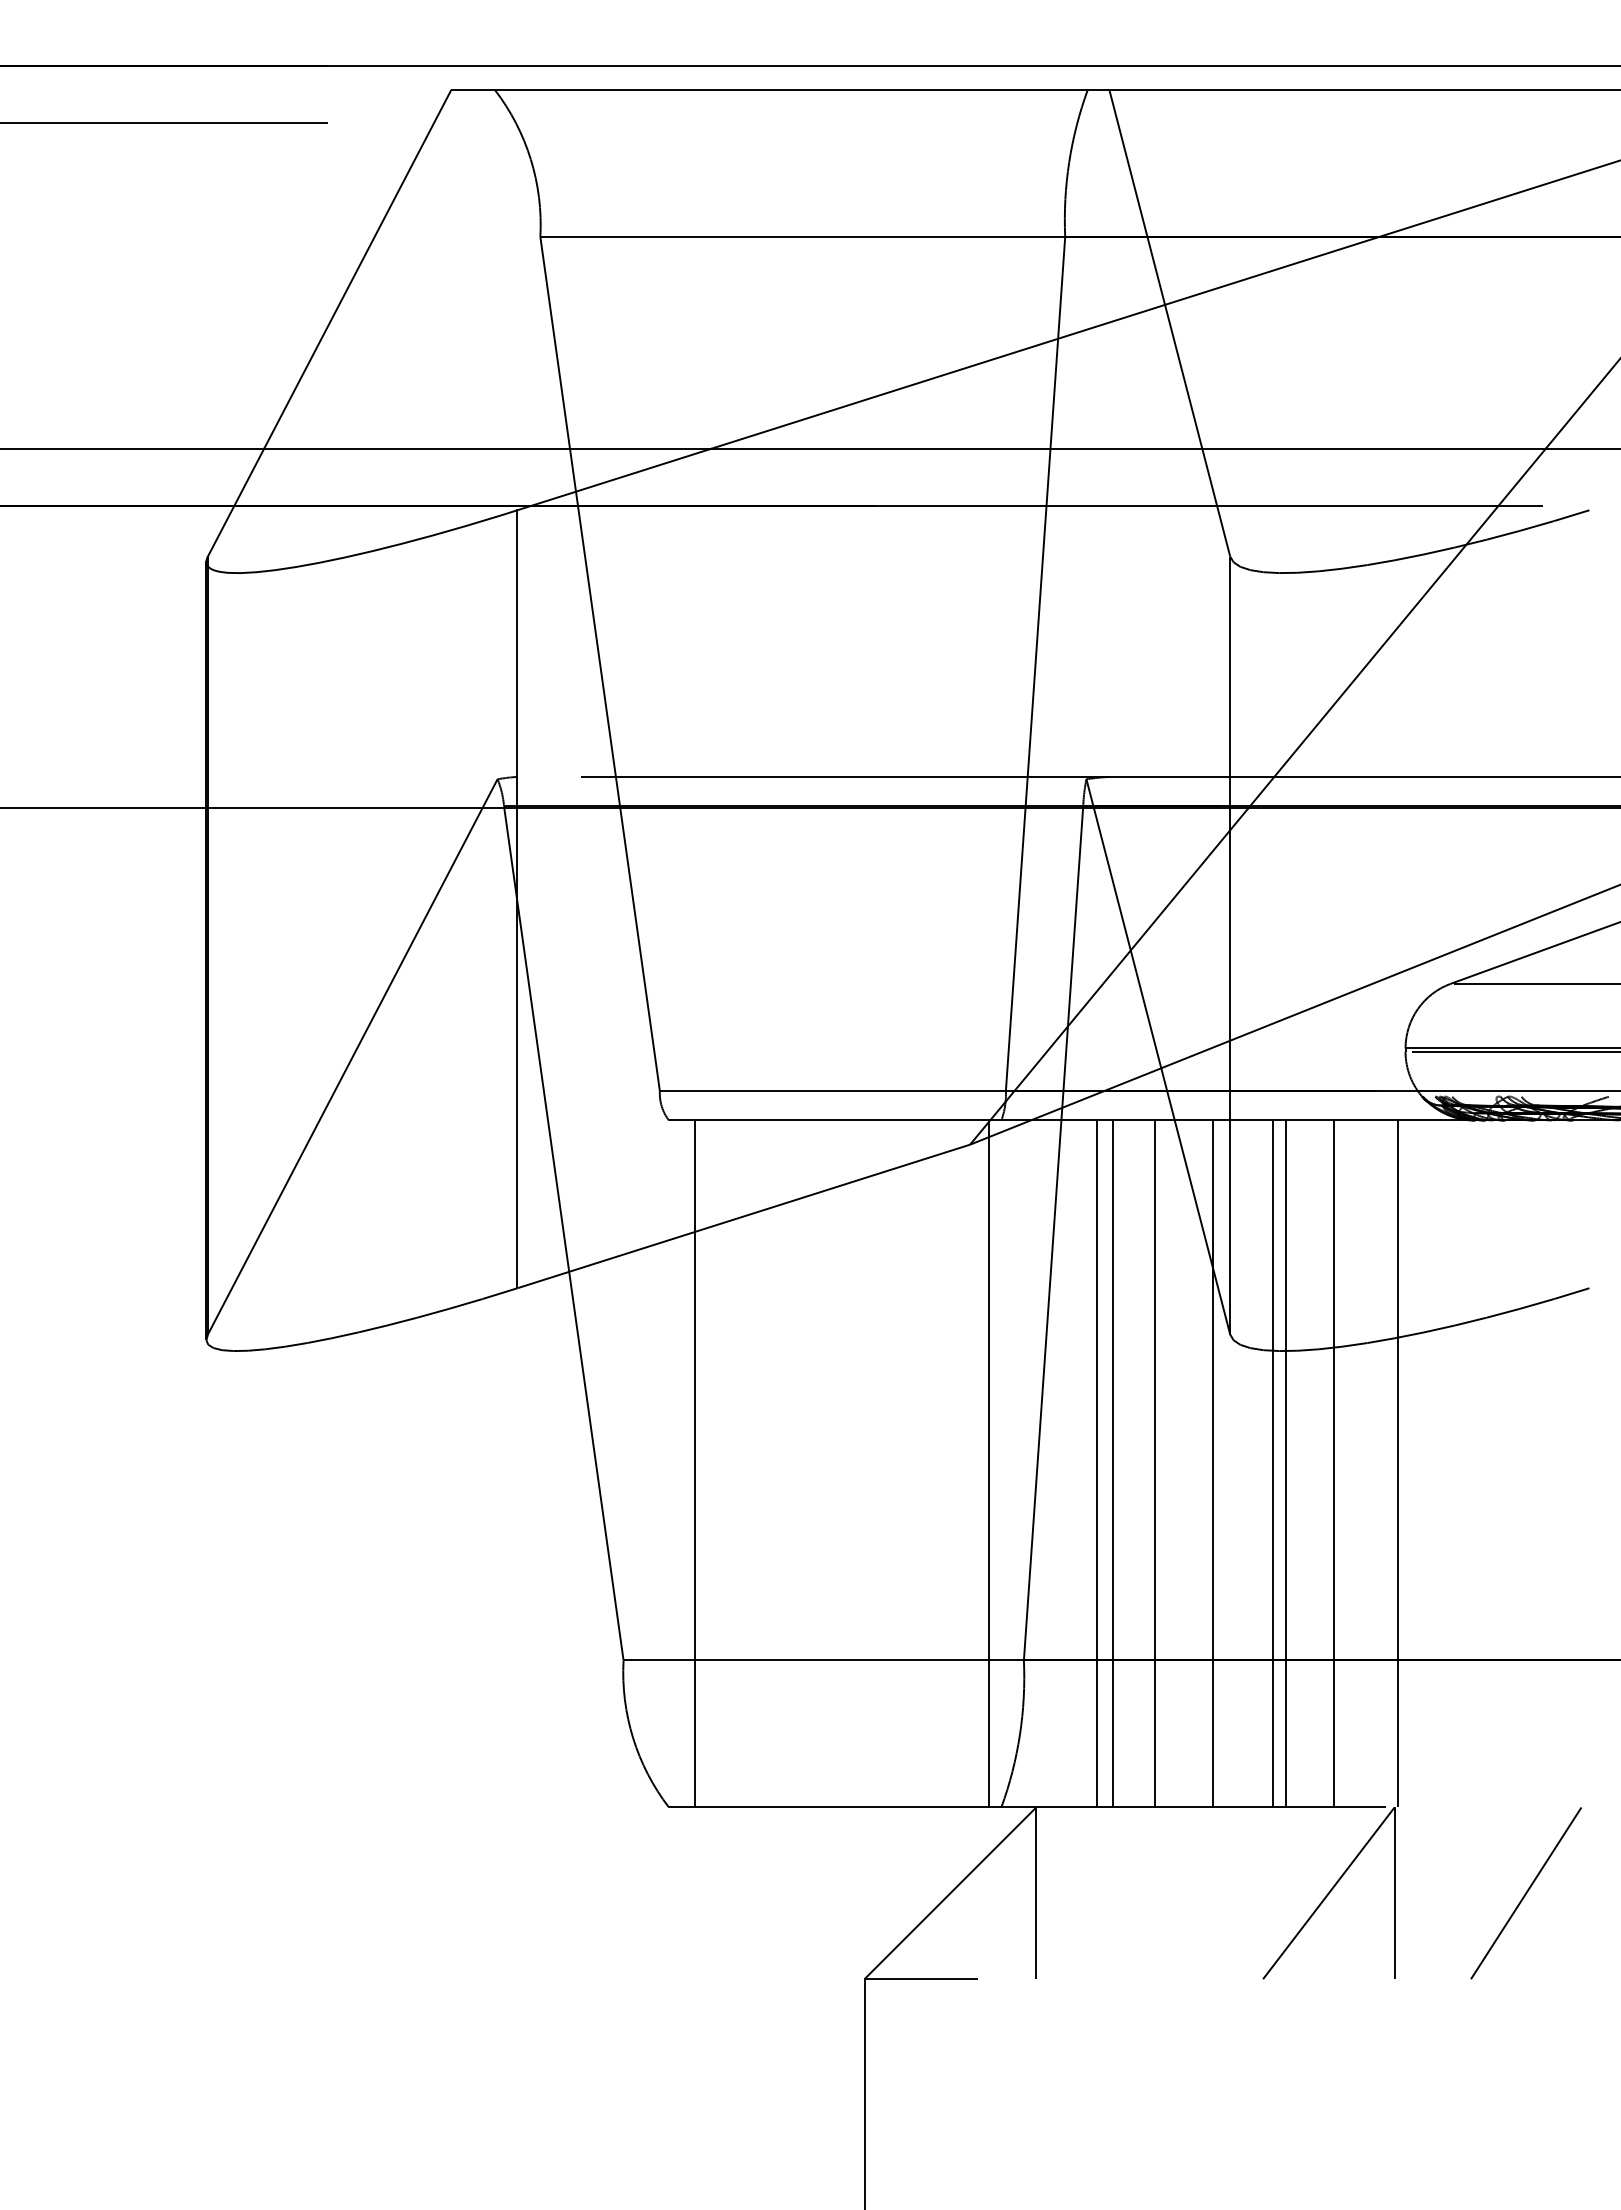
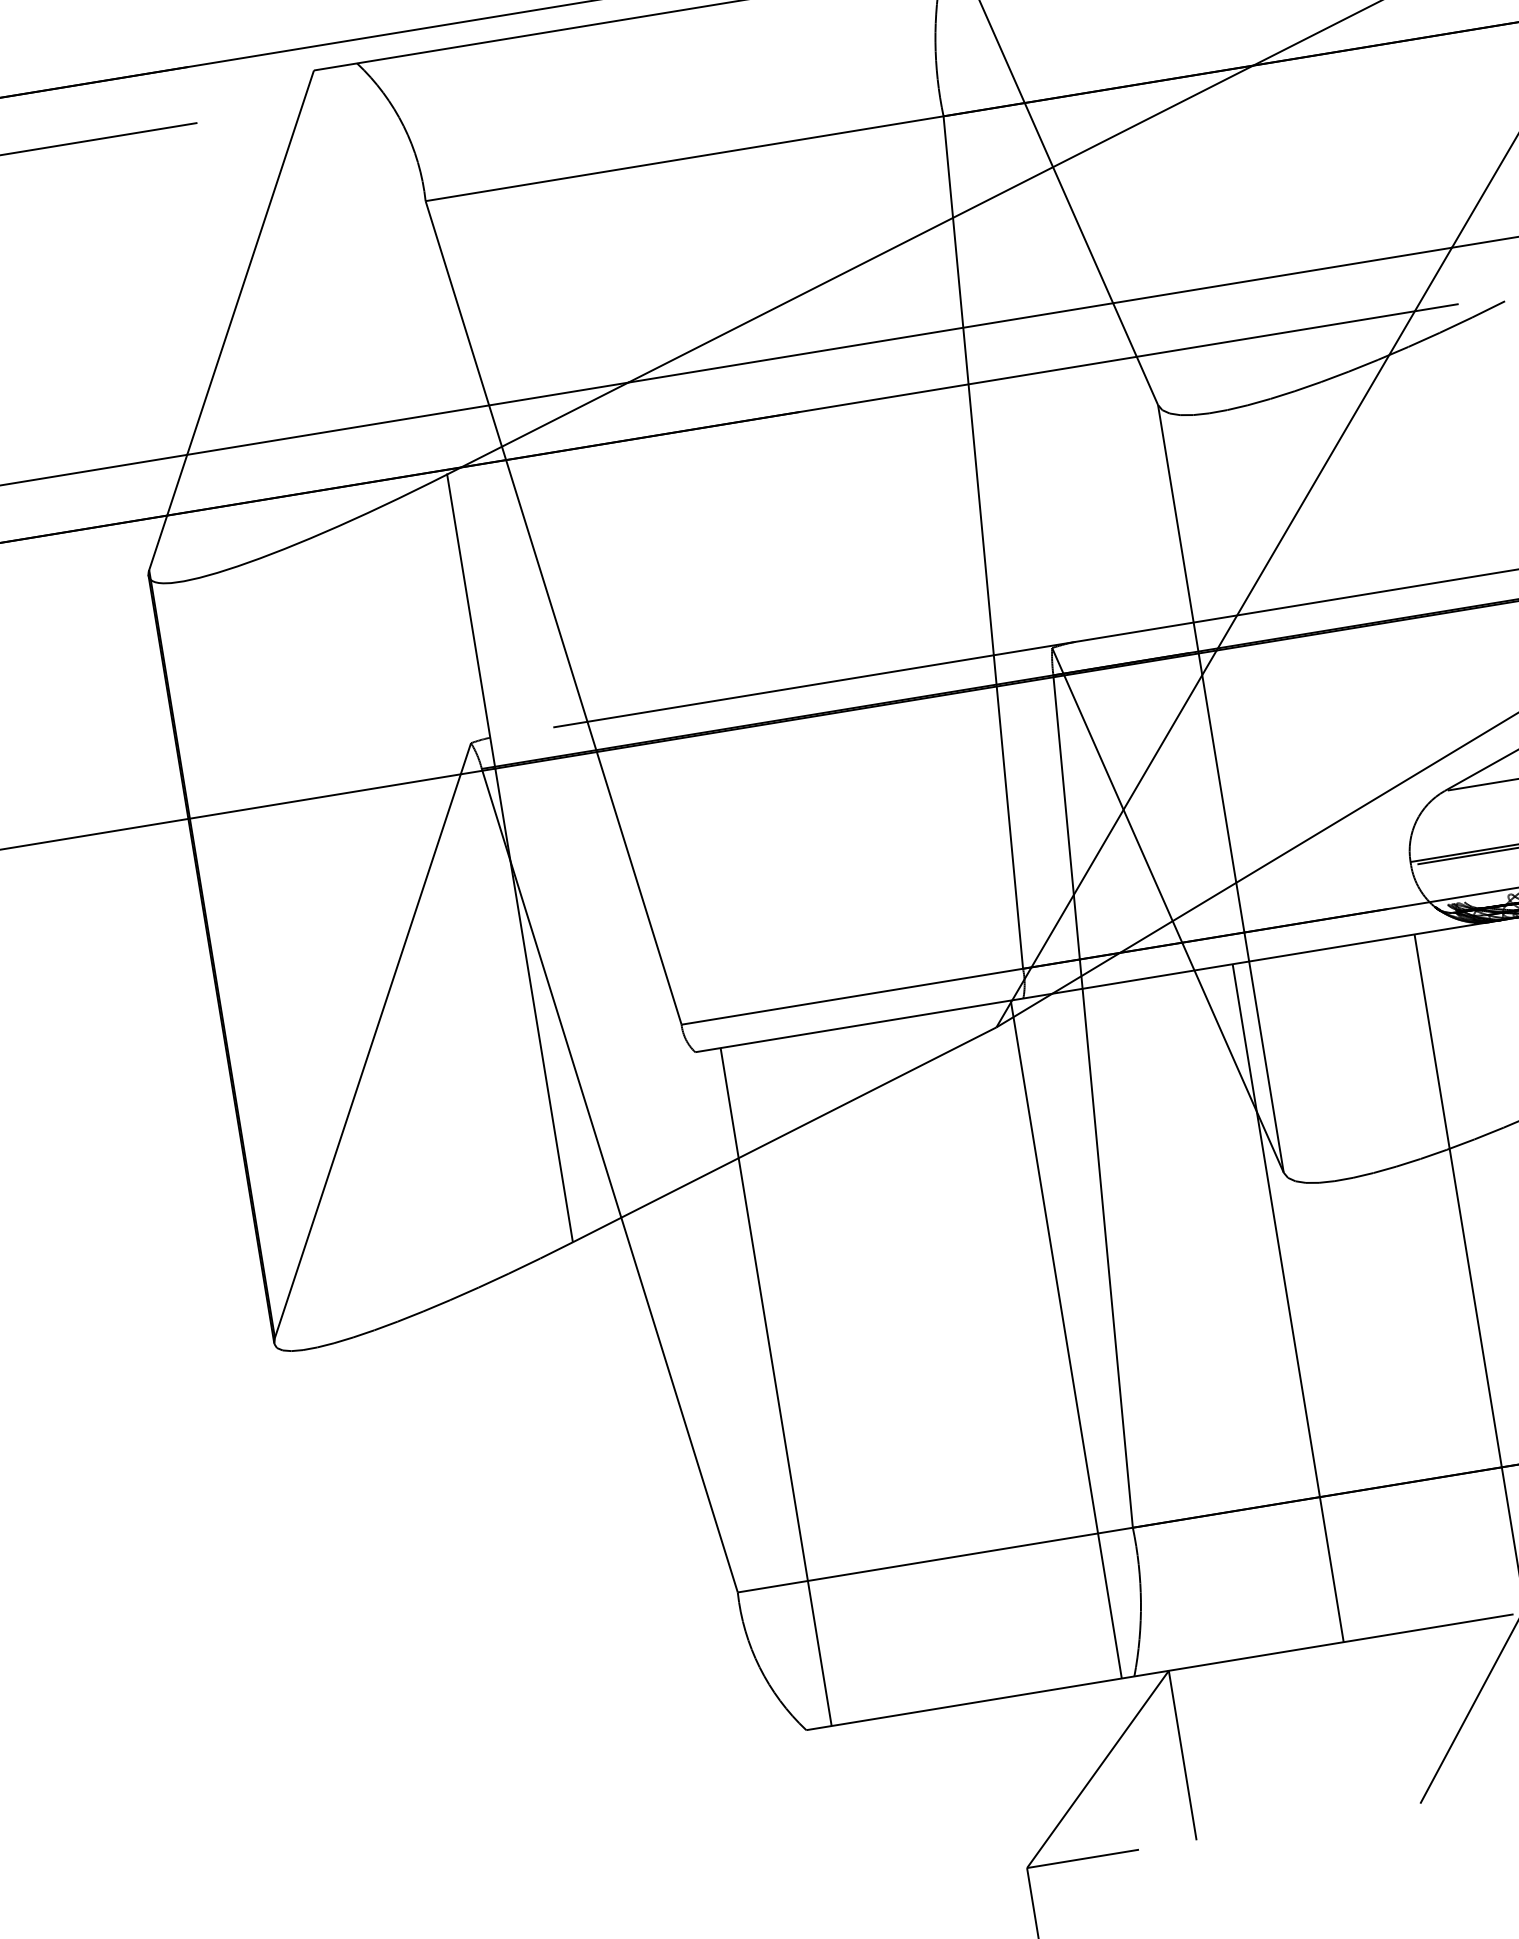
line: (1096, 1463) -> (1172, 1321), removed
line: (1112, 1463) -> (1188, 1319), removed
line: (1154, 1463) -> (1229, 1312), removed
line: (1272, 1463) -> (1346, 1293), removed
line: (1286, 1463) -> (1360, 1290), removed
line: (1333, 1463) -> (1406, 1283), removed

